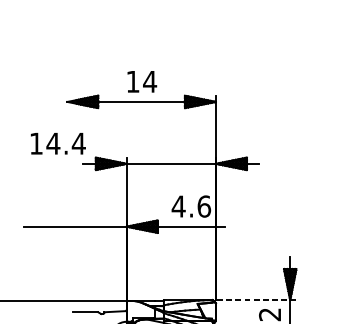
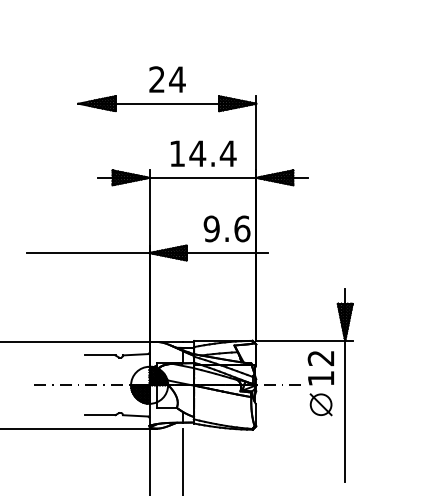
text: (132, 81) -> (156, 79), 14 -> 24
text: (58, 143) -> (203, 153), moved
text: (178, 206) -> (211, 228), 4.6 -> 9.6
line: (255, 299) -> (303, 340), dashed -> solid

